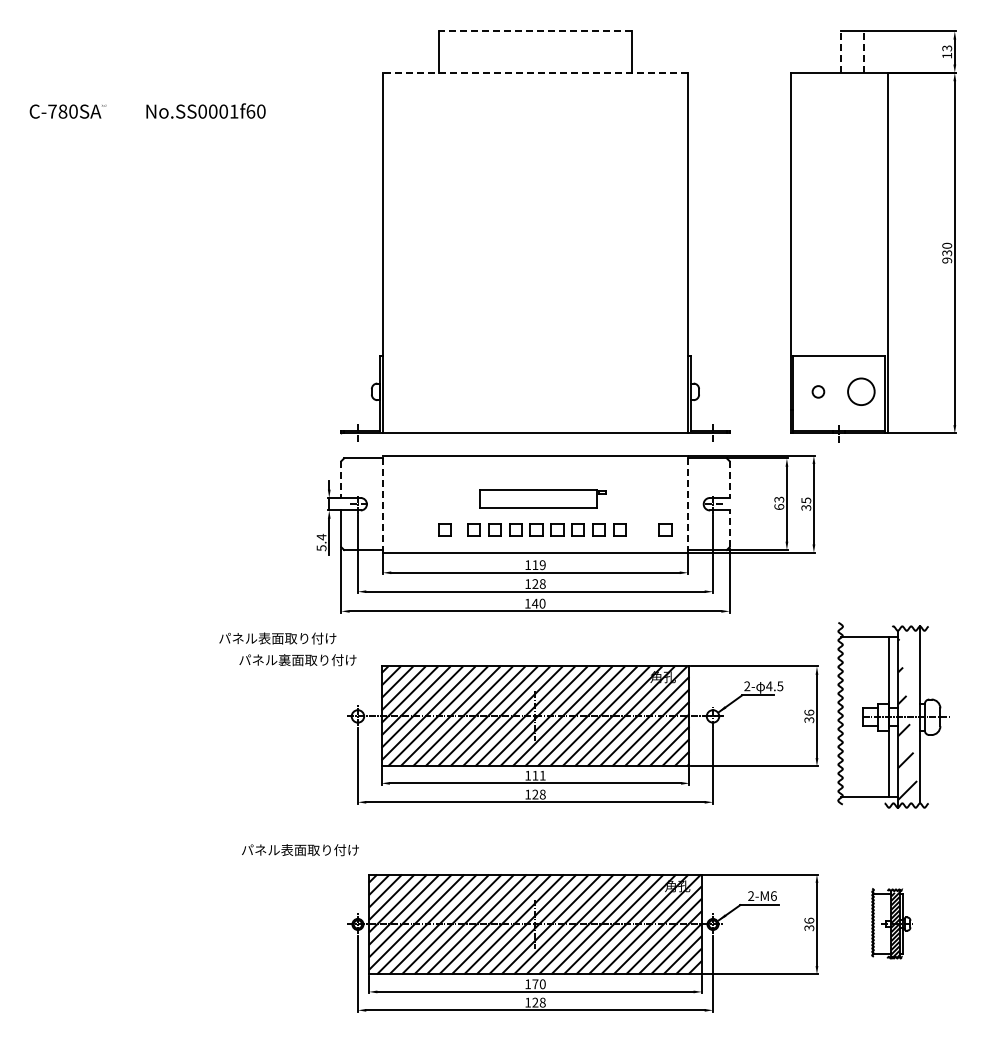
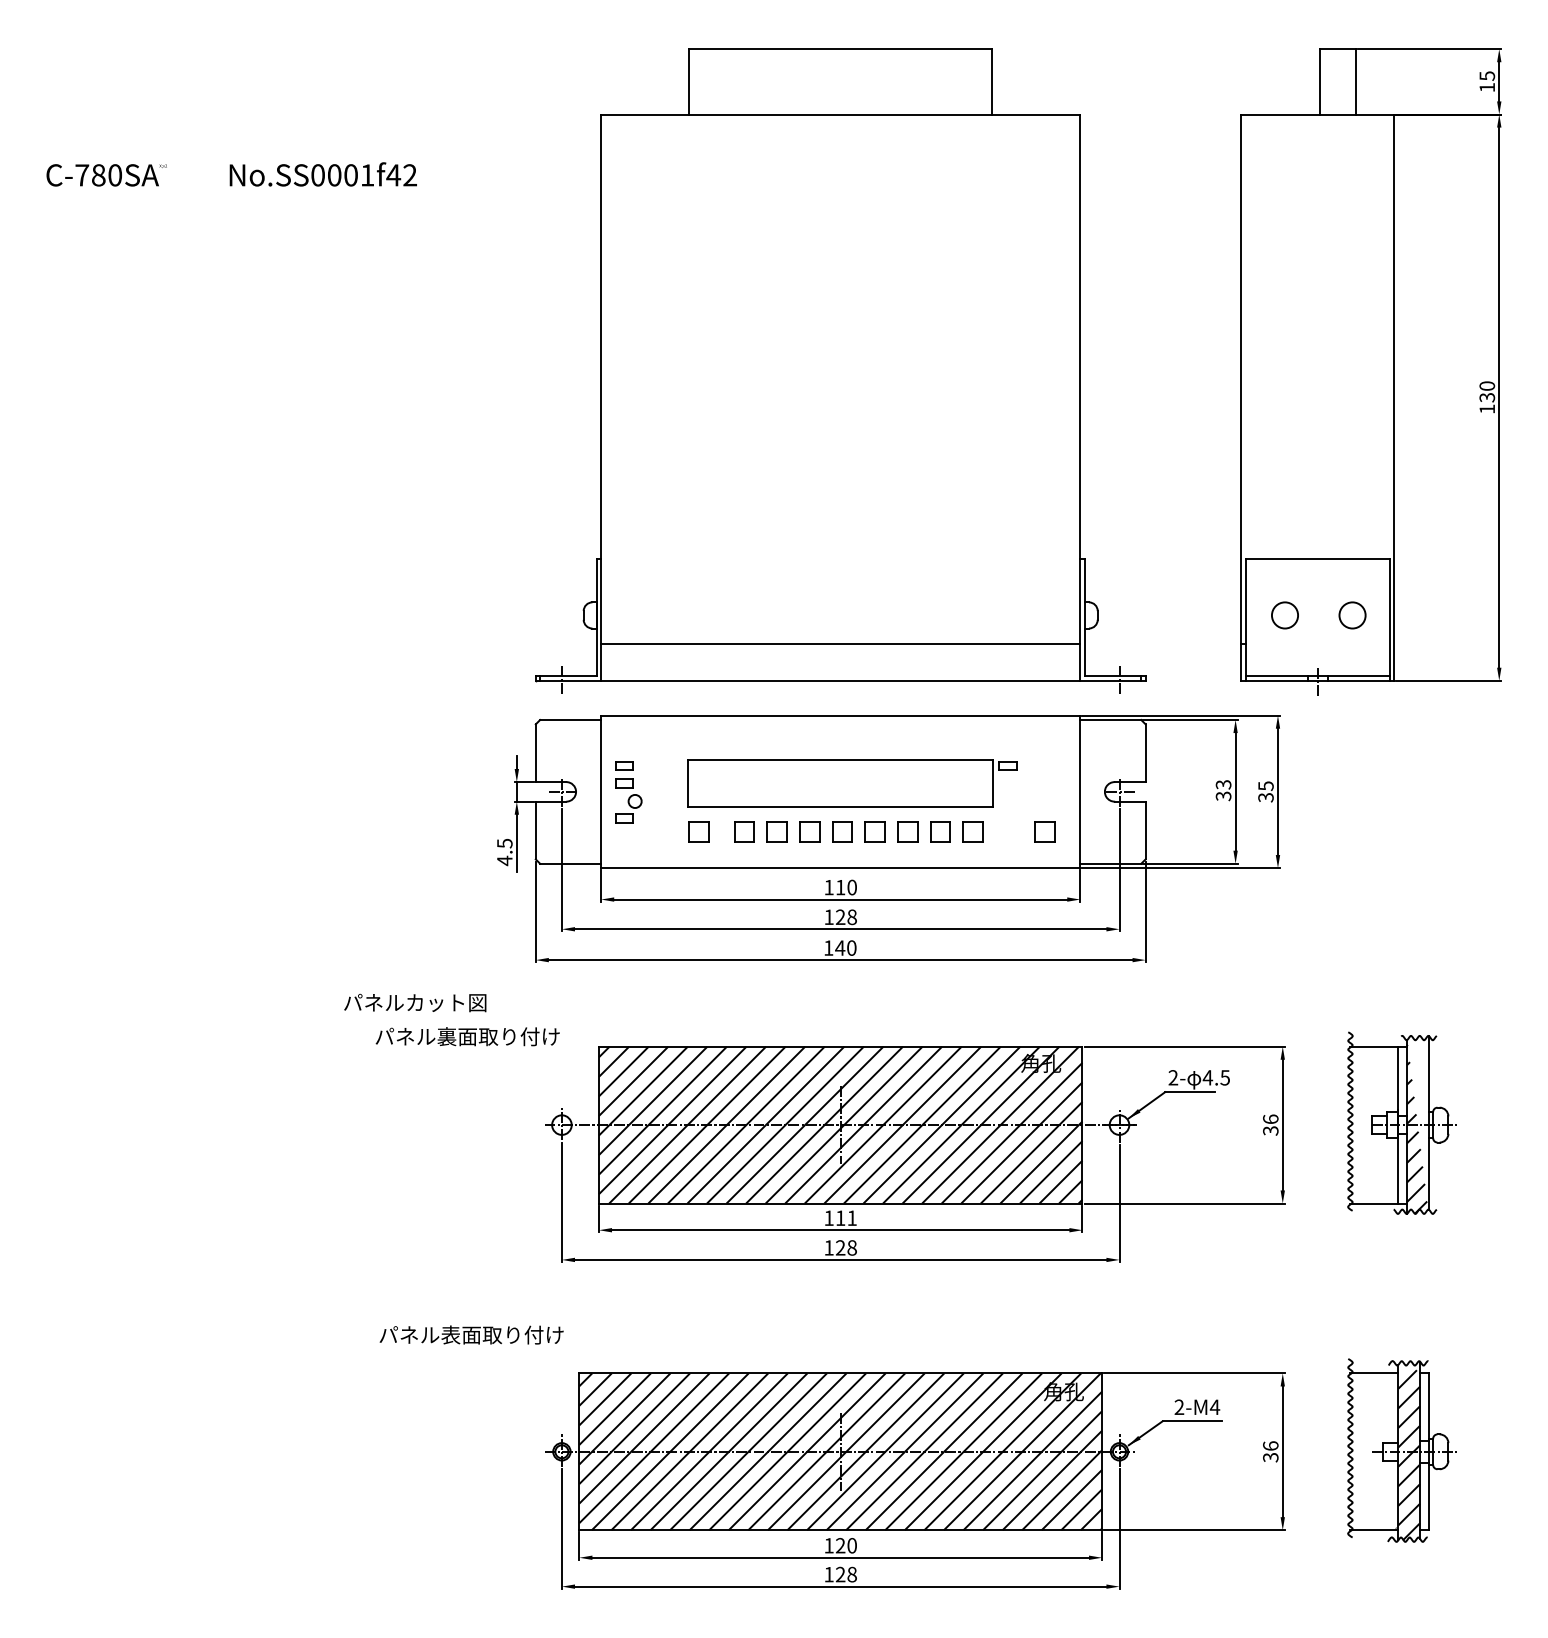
line: (534, 31) -> (839, 49), dashed -> solid
text: (946, 48) -> (1486, 76), 13 -> 15
line: (840, 52) -> (1319, 82), dashed -> solid
line: (863, 52) -> (1355, 82), dashed -> solid
line: (535, 72) -> (840, 113), dashed -> solid
text: (255, 111) -> (401, 175), No.SS0001f60 -> No.SS0001f42
text: (947, 260) -> (1487, 409), 930 -> 130
circle: (818, 391) -> (1285, 614), size x1.43
circle: (861, 391) -> (1352, 614), size x0.62
line: (535, 409) -> (840, 643), added
line: (341, 480) -> (536, 754), dashed -> solid
line: (729, 480) -> (1145, 754), dashed -> solid
part: (542, 498) -> (851, 782), size x1.67
line: (382, 504) -> (600, 792), dashed -> solid
part: (400, 504) -> (628, 792), added
line: (688, 504) -> (1081, 792), dashed -> solid
text: (779, 506) -> (1223, 795), 63 -> 33
line: (729, 528) -> (1145, 829), dashed -> solid
text: (321, 542) -> (504, 851), 5.4 -> 4.5
text: (542, 565) -> (851, 888), 119 -> 110
text: (297, 638) -> (466, 1002), パネル表面取り付け -> パネルカット図
part: (892, 714) -> (1401, 1122), size x0.62
text: (773, 896) -> (1214, 1407), 2-M6 -> 2-M4
part: (892, 923) -> (1401, 1450), size x1.67
text: (535, 984) -> (840, 1546), 170 -> 120

